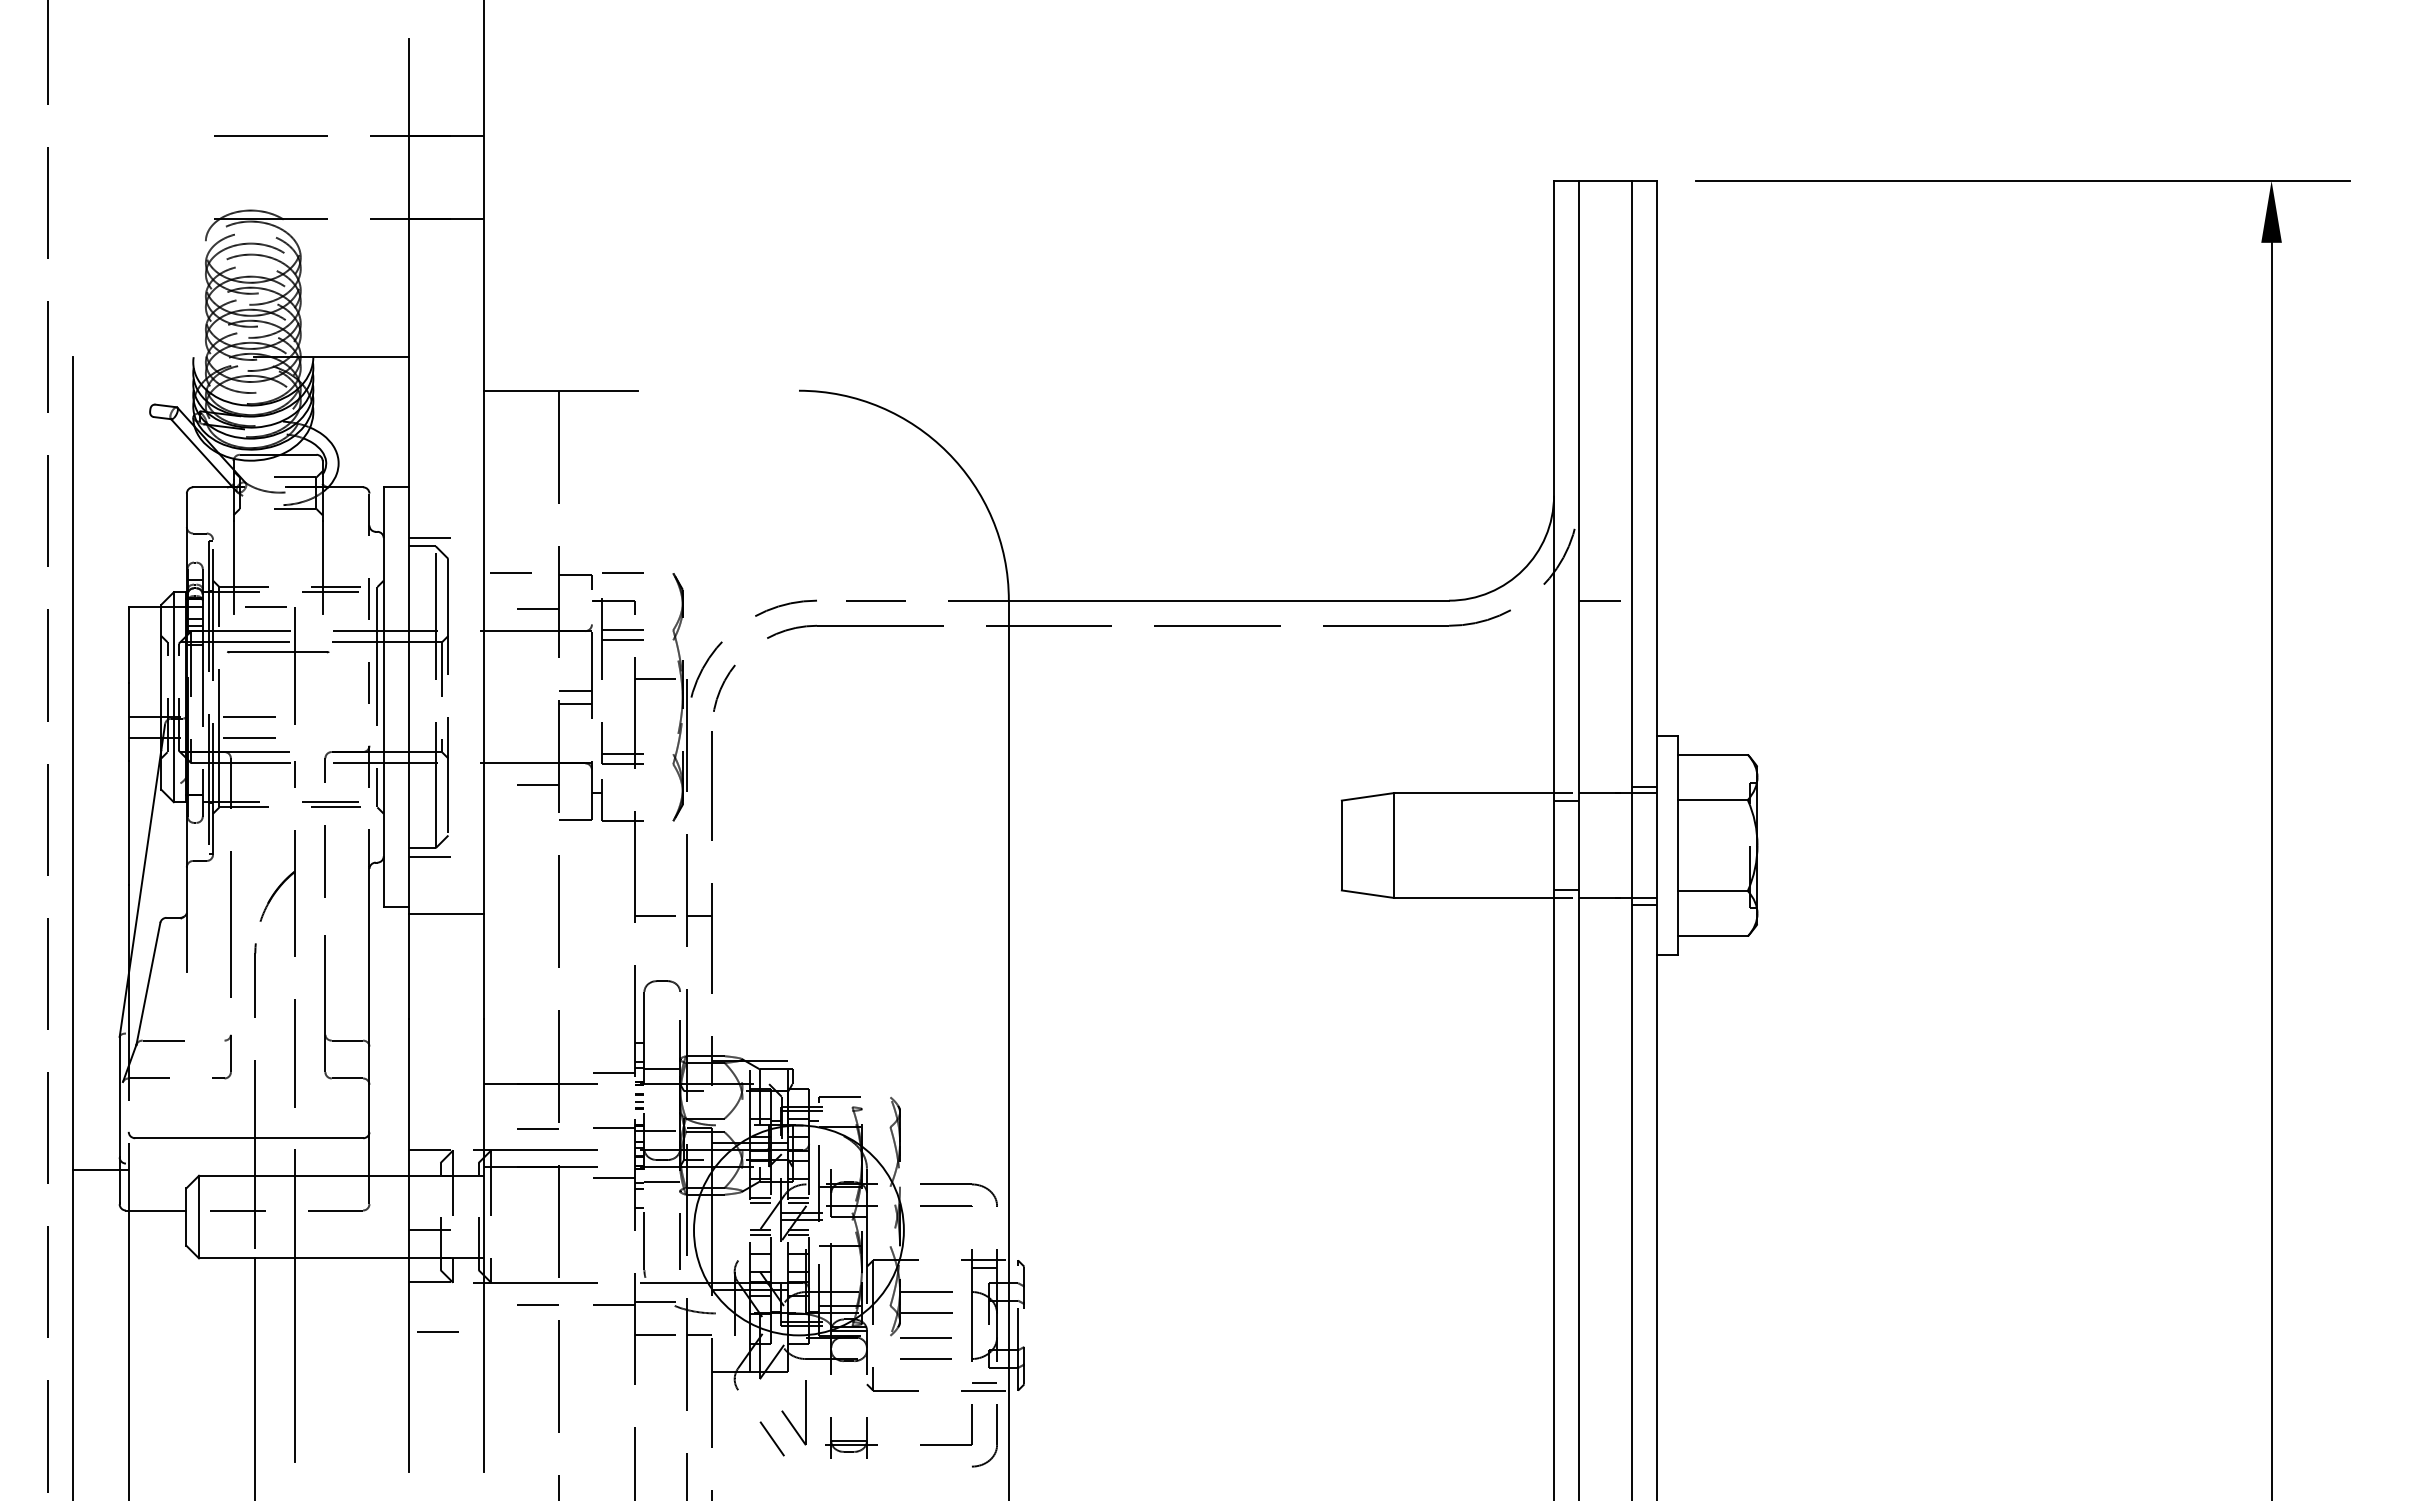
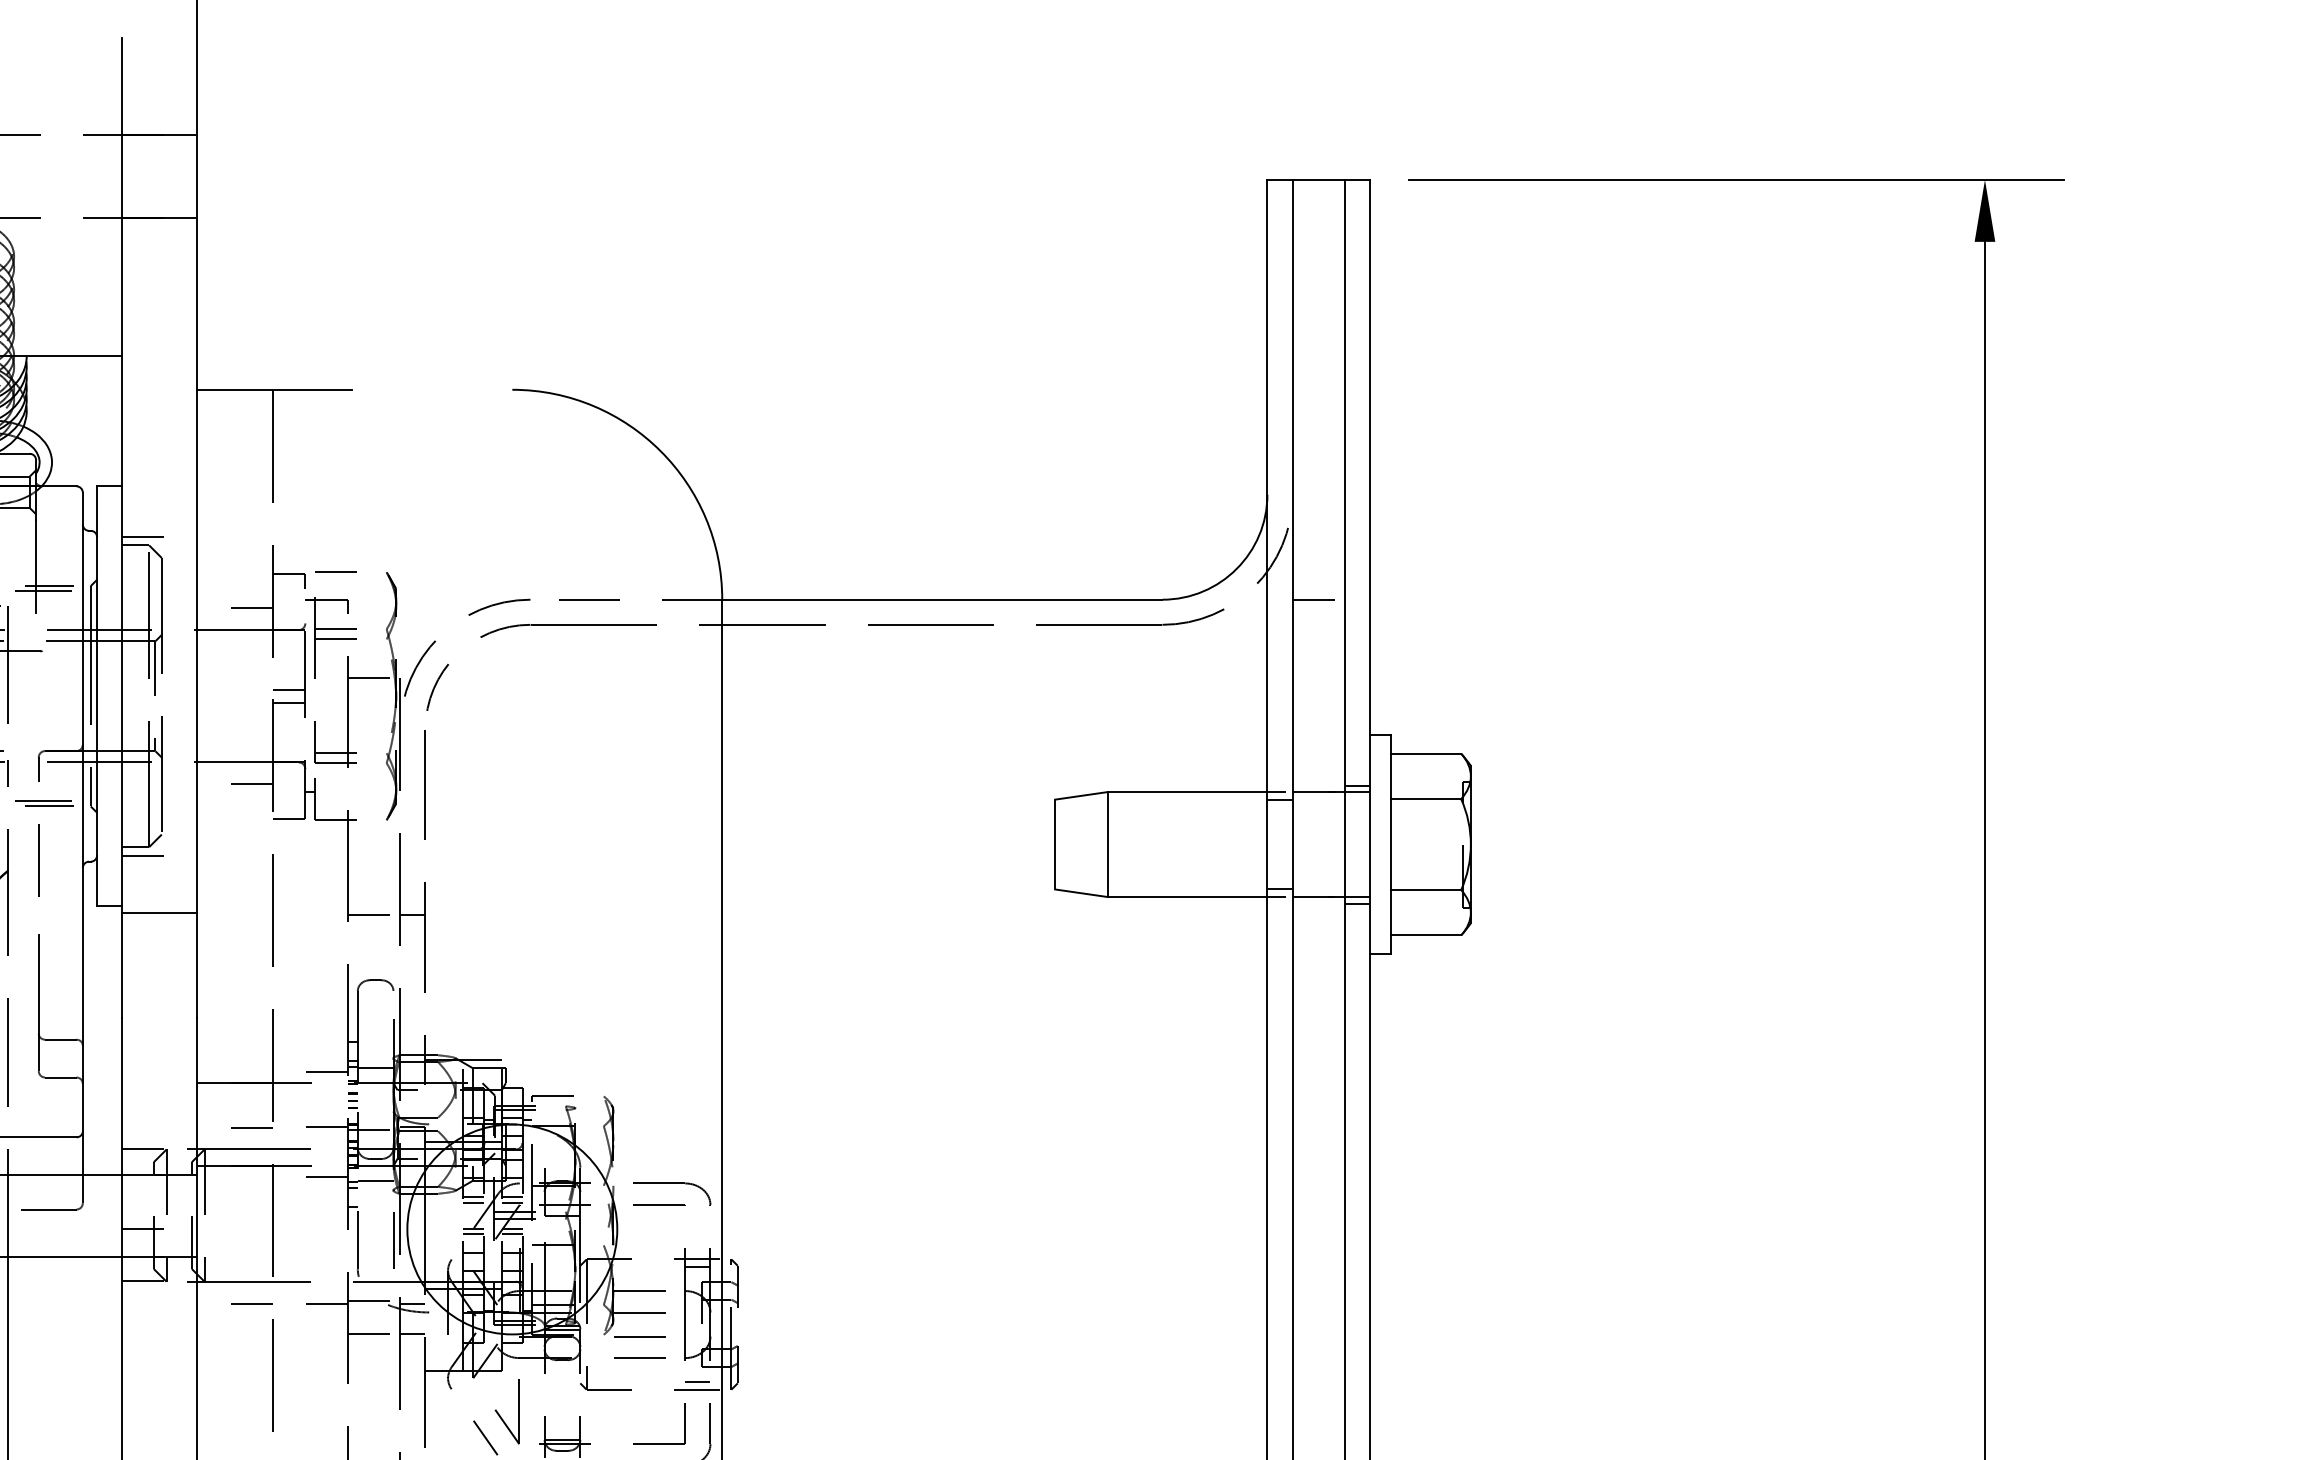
line: (510, 572) -> (223, 571), removed
line: (369, 680) -> (82, 679), dashed -> solid
line: (699, 1305) -> (412, 1304), added
line: (437, 1331) -> (150, 1330), removed

